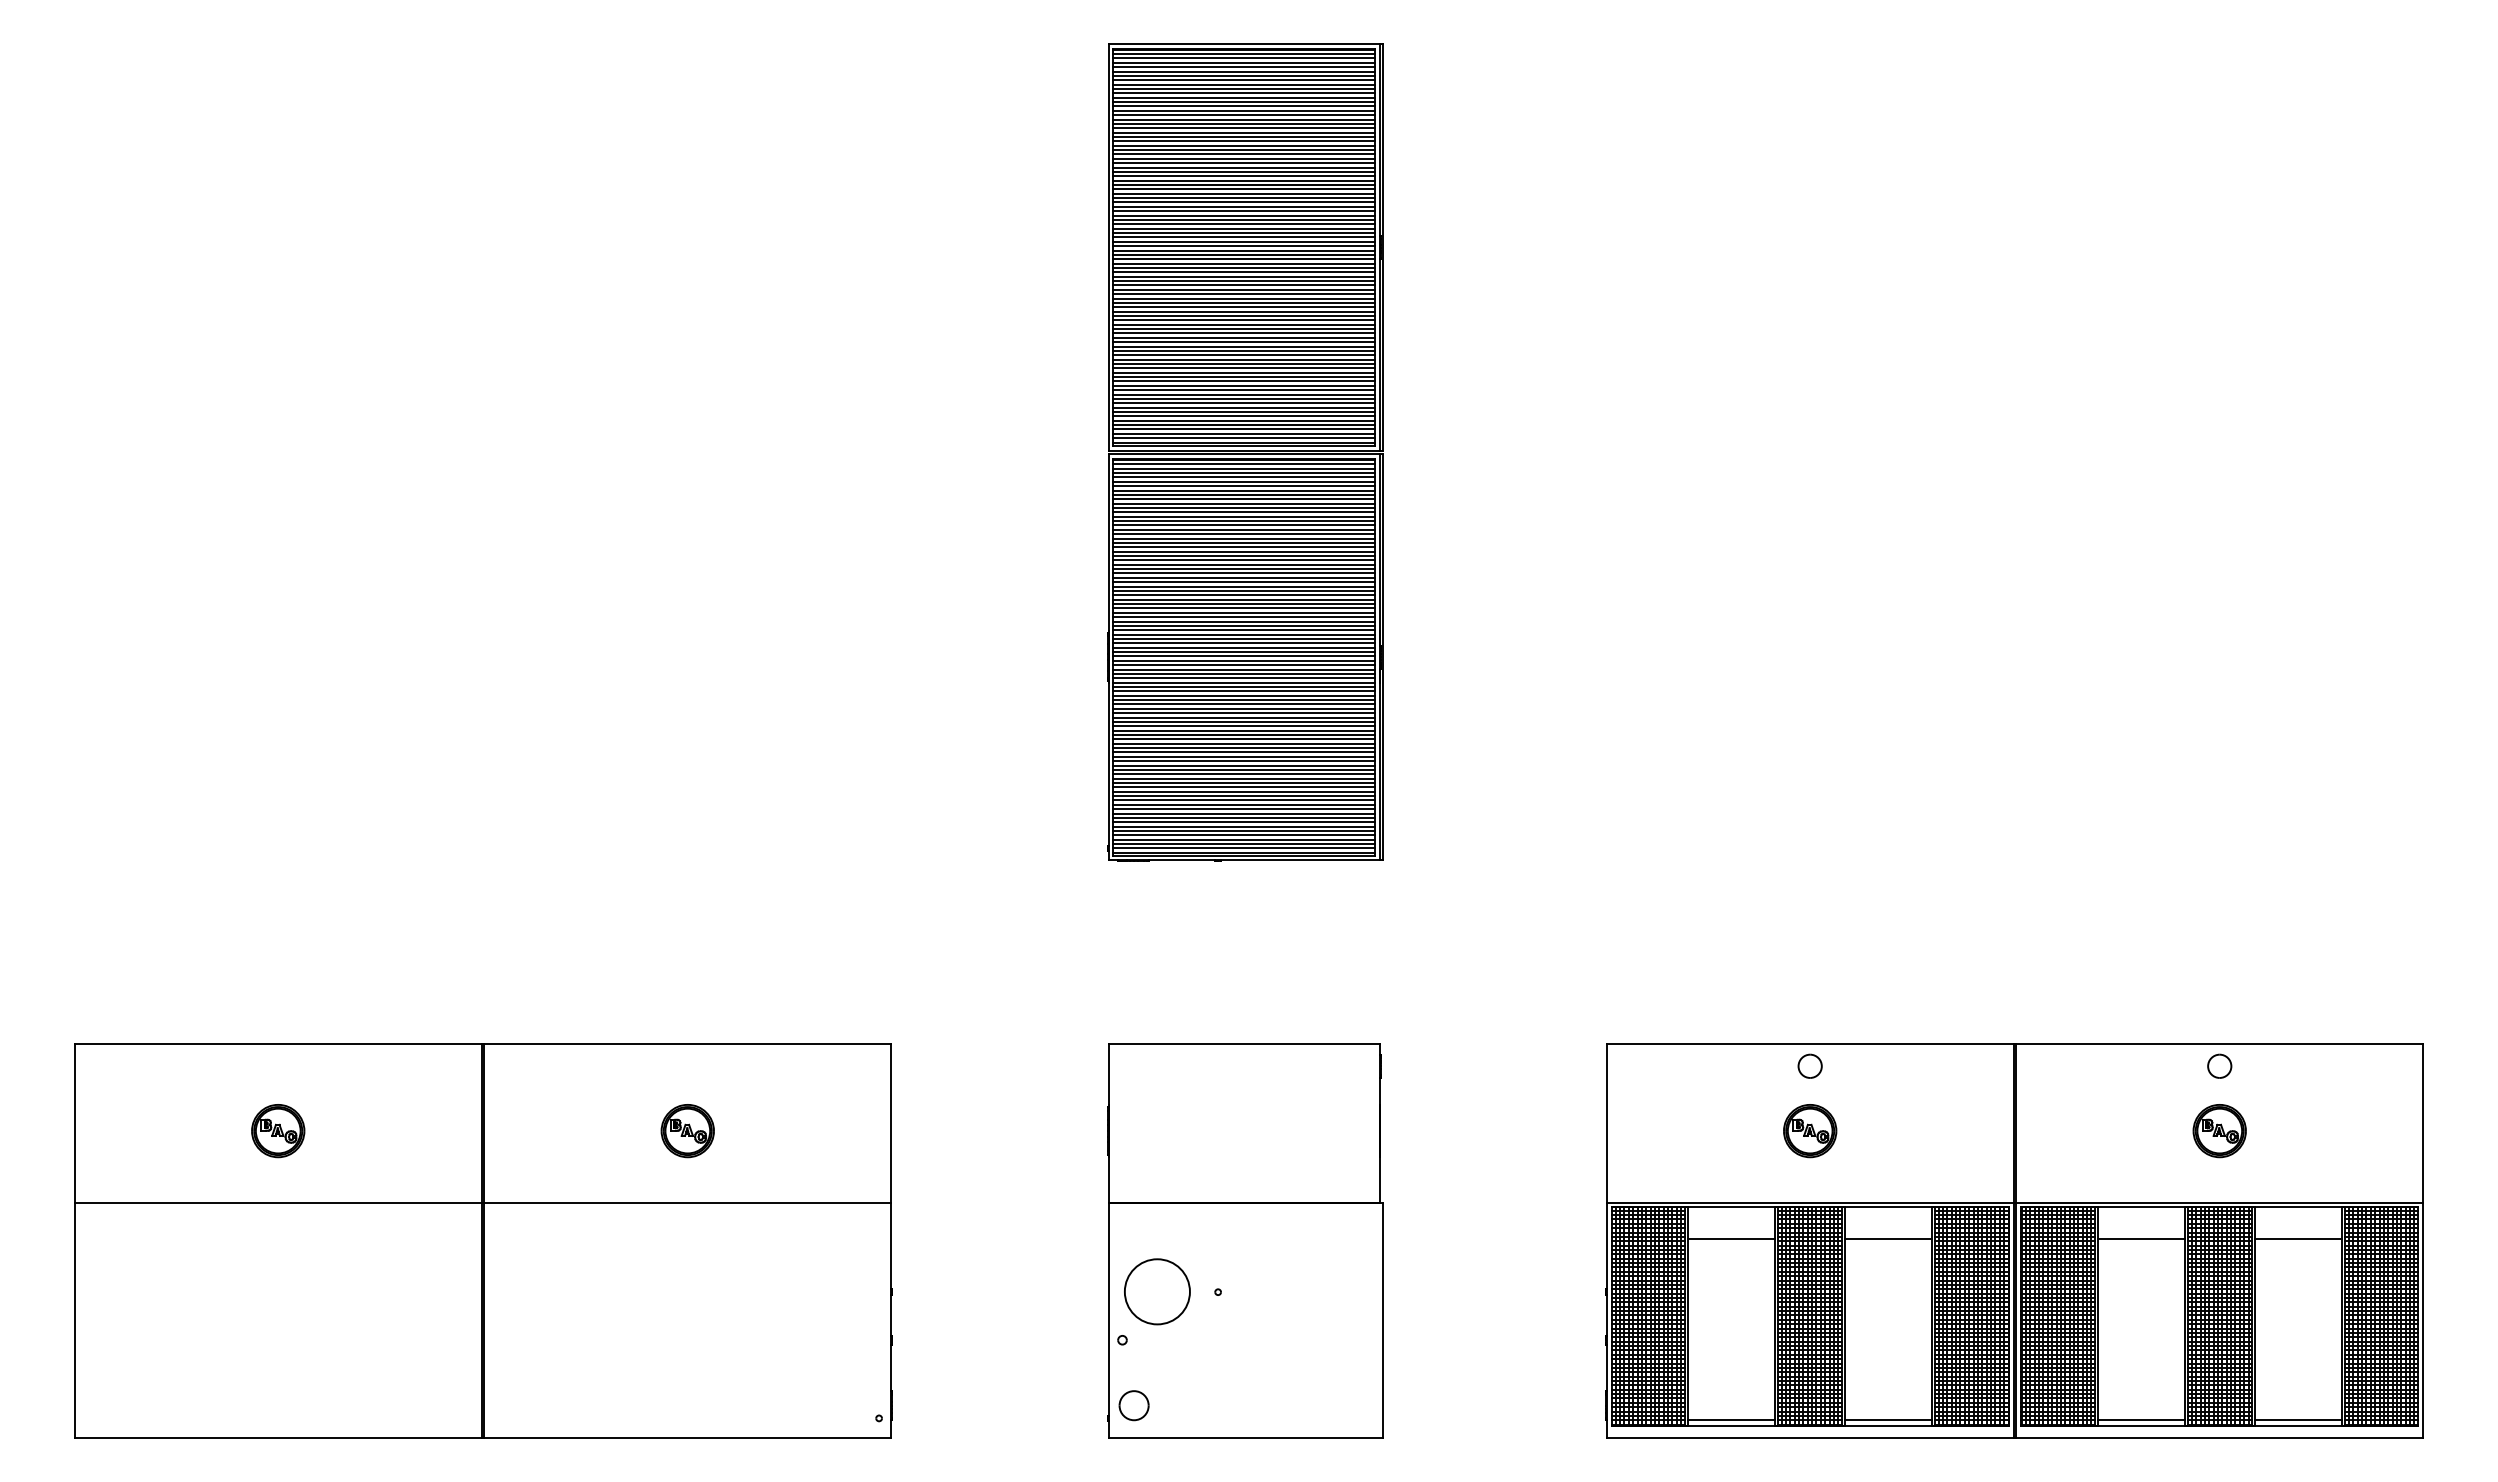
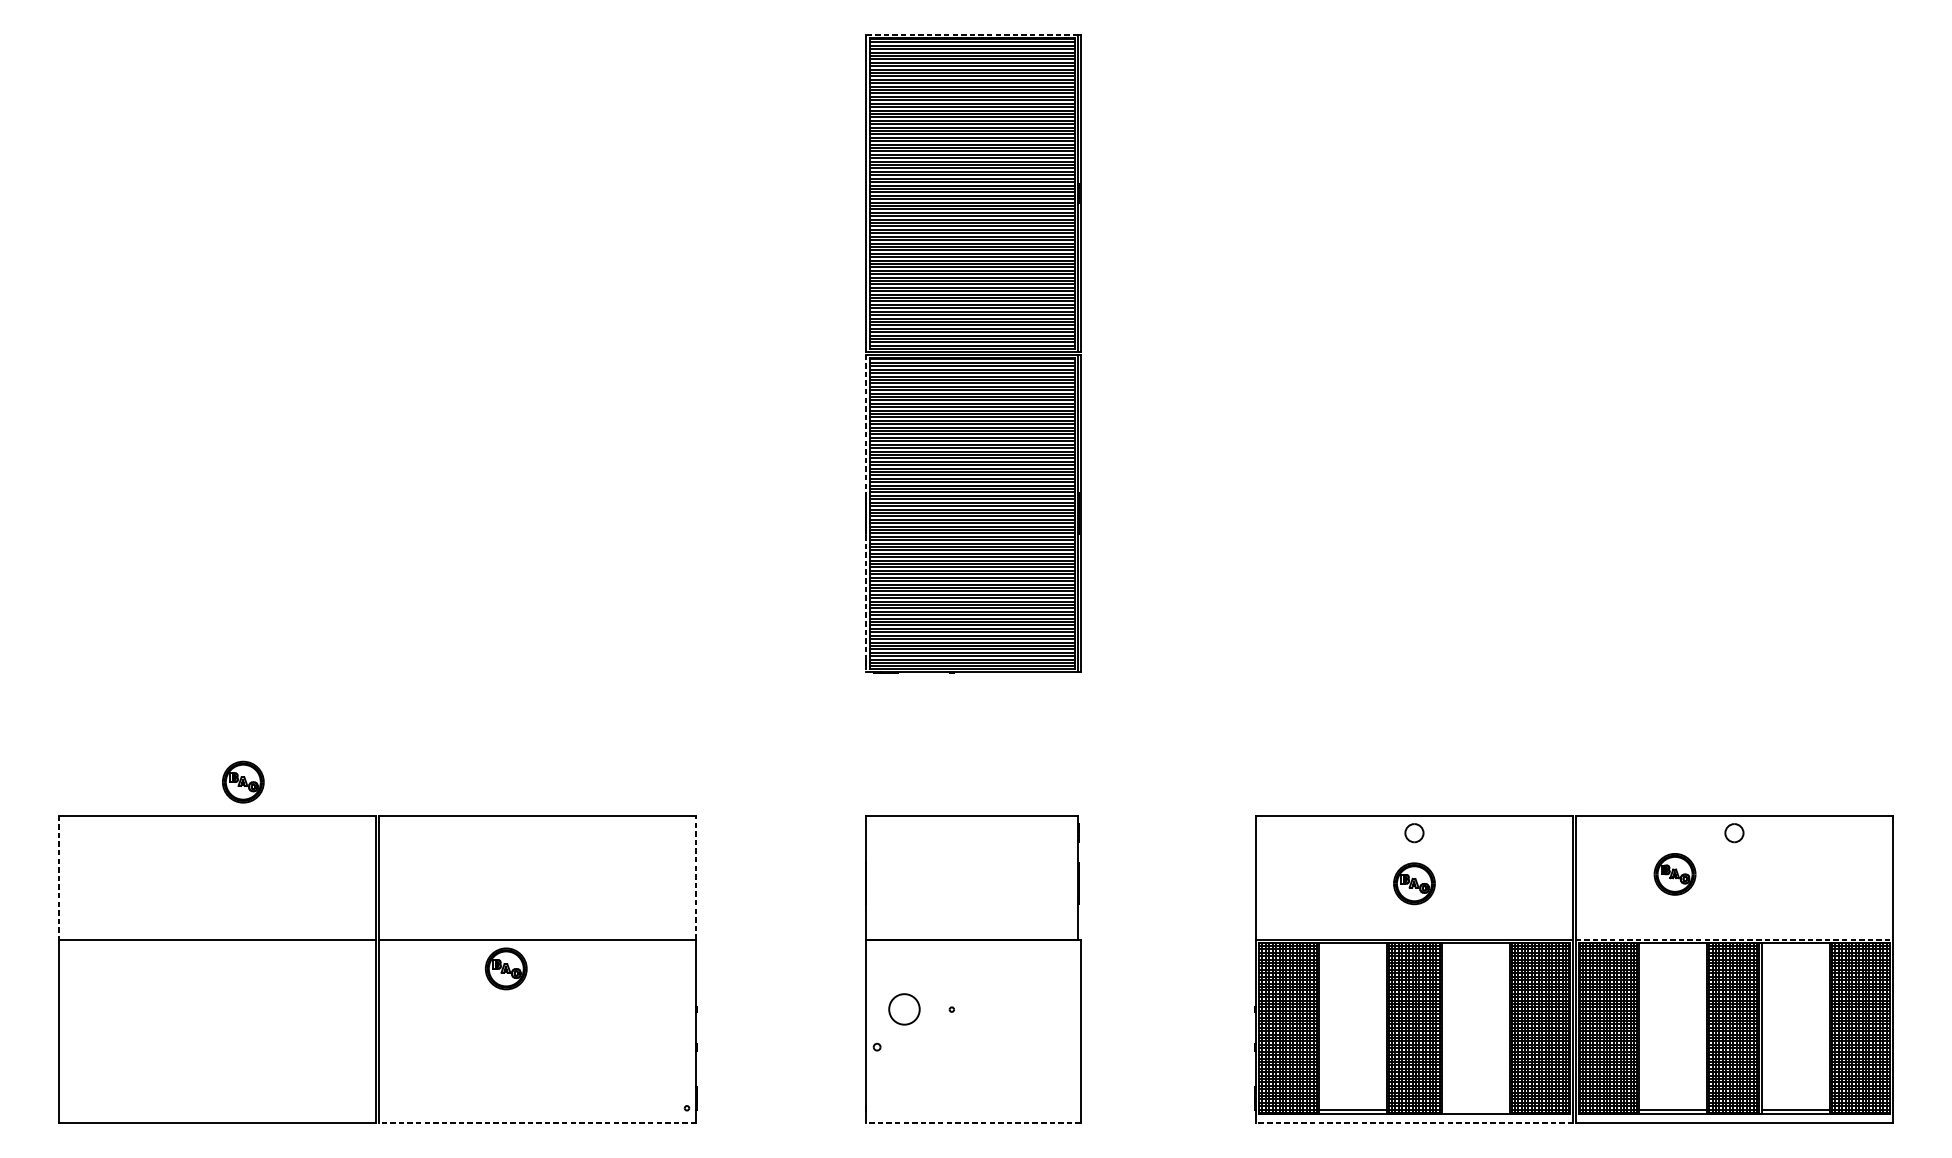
line: (1244, 44) -> (972, 34), solid -> dashed
line: (1108, 657) -> (866, 513), solid -> dashed
line: (891, 1122) -> (696, 877), solid -> dashed
line: (74, 1123) -> (58, 877), solid -> dashed
part: (278, 1131) -> (243, 782), moved
part: (687, 1131) -> (506, 969), moved
part: (2219, 1131) -> (1674, 874), moved
line: (2220, 1202) -> (1735, 939), solid -> dashed
line: (1731, 1238) -> (1352, 967), removed
line: (1888, 1238) -> (1475, 967), removed
line: (2140, 1238) -> (1672, 967), removed
line: (2297, 1238) -> (1795, 967), removed
circle: (1157, 1291) -> (904, 1009), size x0.6
part: (1133, 1405) -> (885, 1098), removed
line: (1888, 1420) -> (1475, 1109), removed
line: (687, 1437) -> (537, 1123), solid -> dashed
line: (1245, 1437) -> (973, 1123), solid -> dashed
line: (1809, 1437) -> (1413, 1123), solid -> dashed

